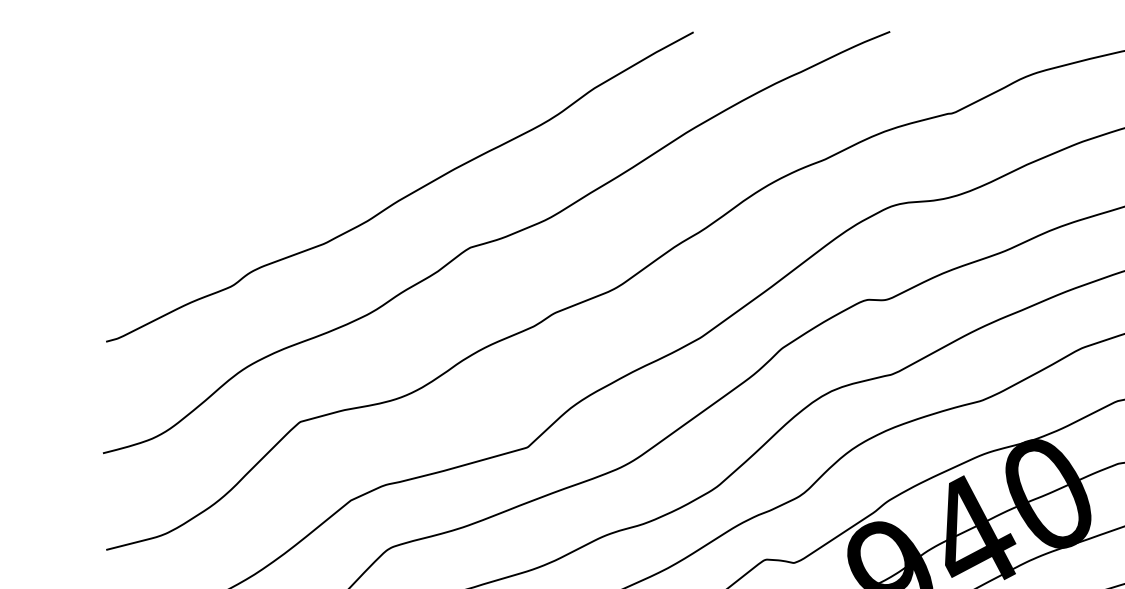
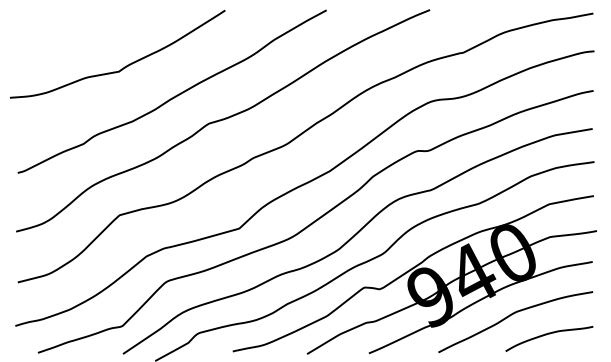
curve: (309, 139) -> (124, 66), added

